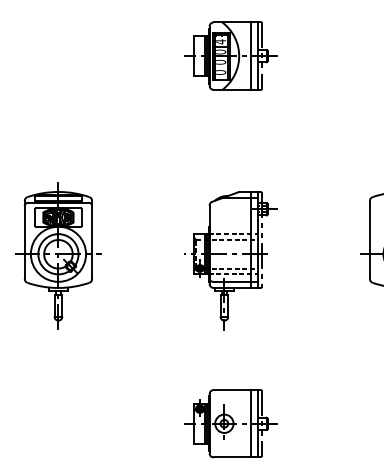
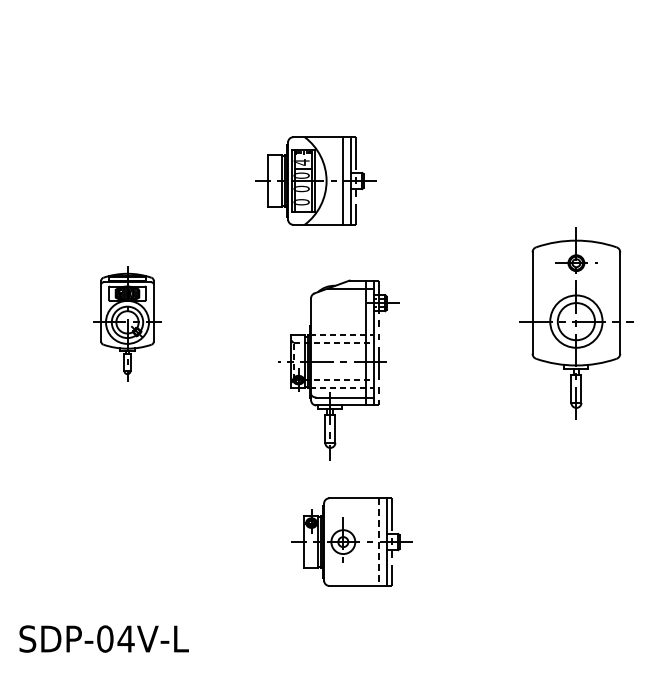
part: (230, 55) -> (315, 180), moved
part: (58, 255) -> (127, 323), size x0.6
part: (230, 260) -> (338, 369), moved
line: (251, 424) -> (378, 542), solid -> dashed

